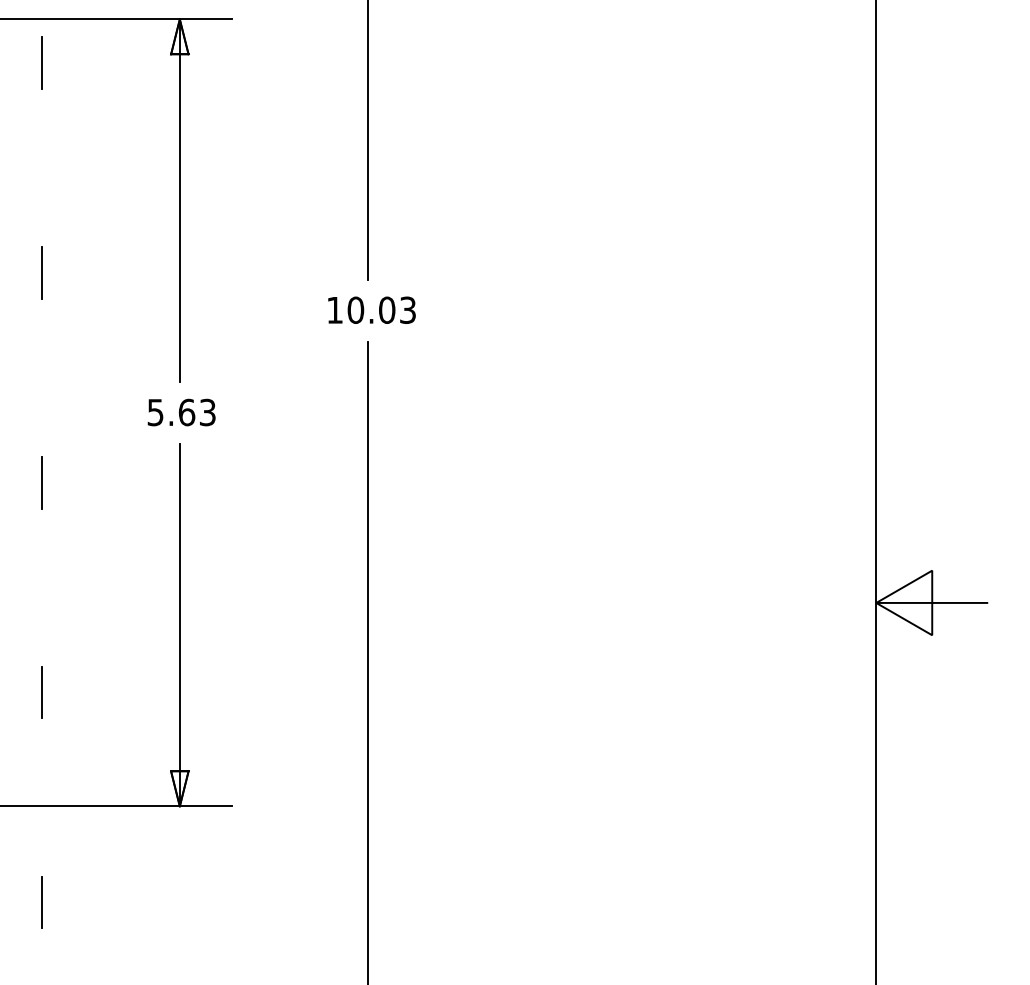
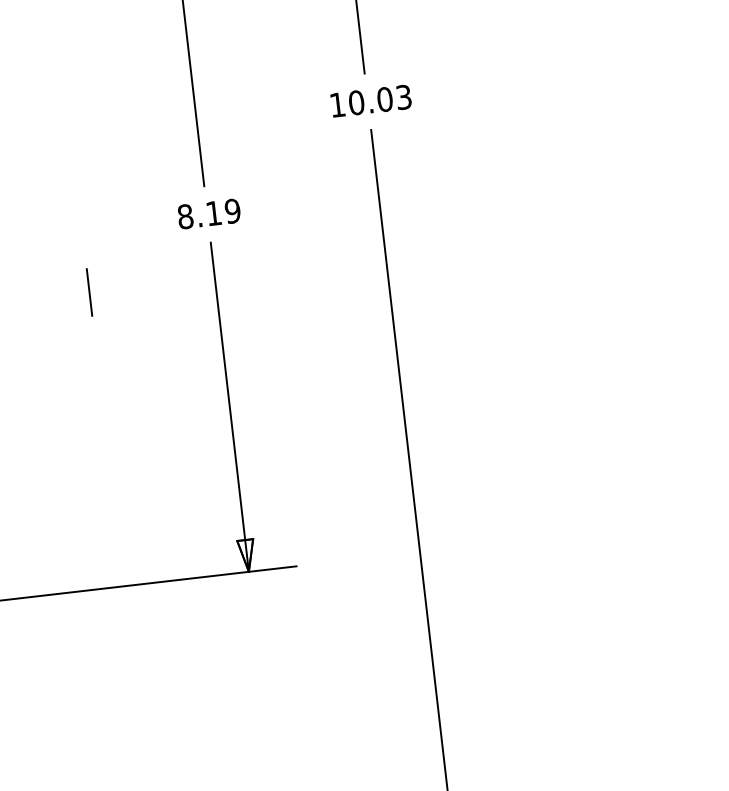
line: (41, 272) -> (67, 101), removed
text: (181, 412) -> (209, 213), 5.63 -> 8.19
line: (41, 692) -> (111, 482), removed
line: (41, 902) -> (133, 673), removed

